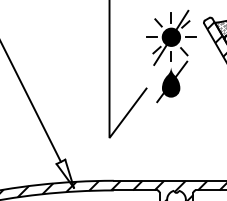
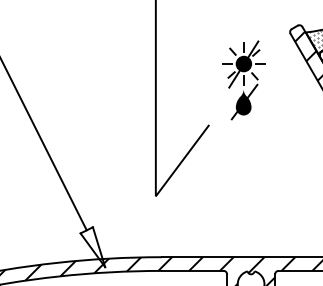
part: (171, 56) -> (243, 80), size x0.6

